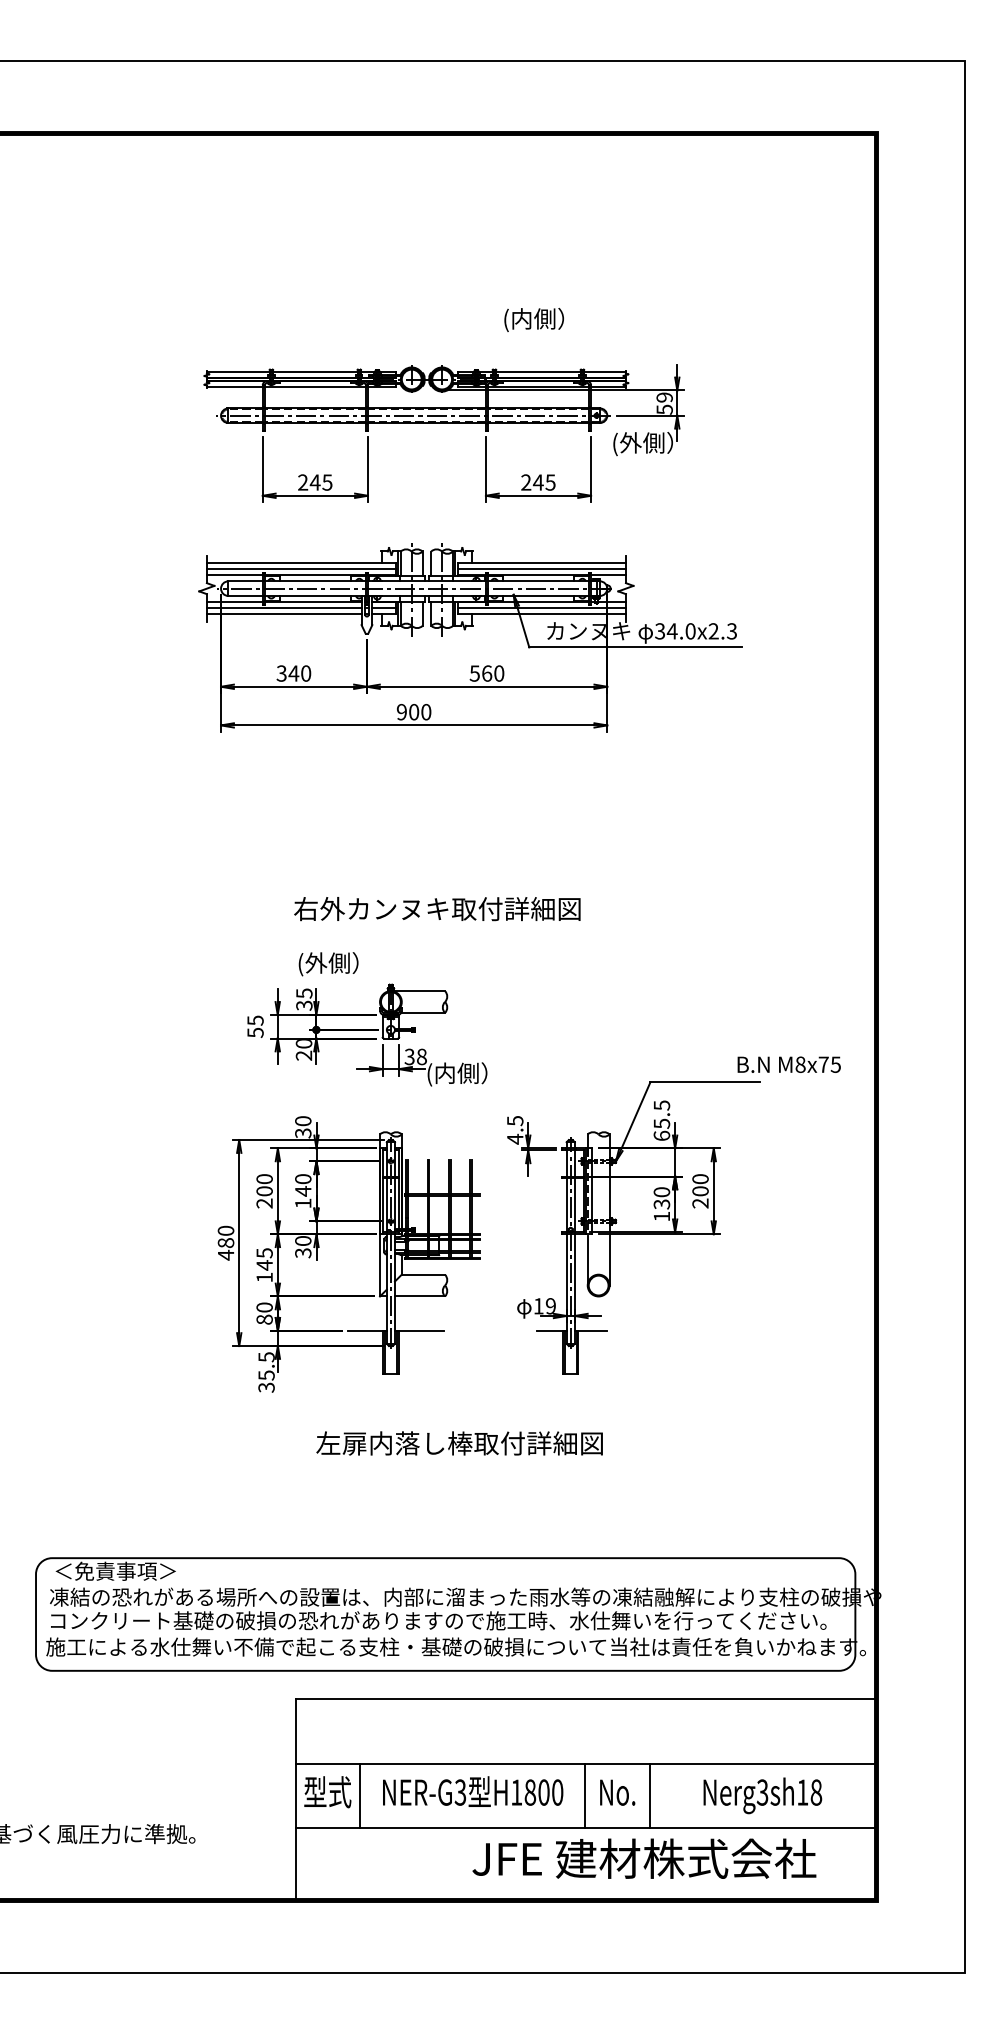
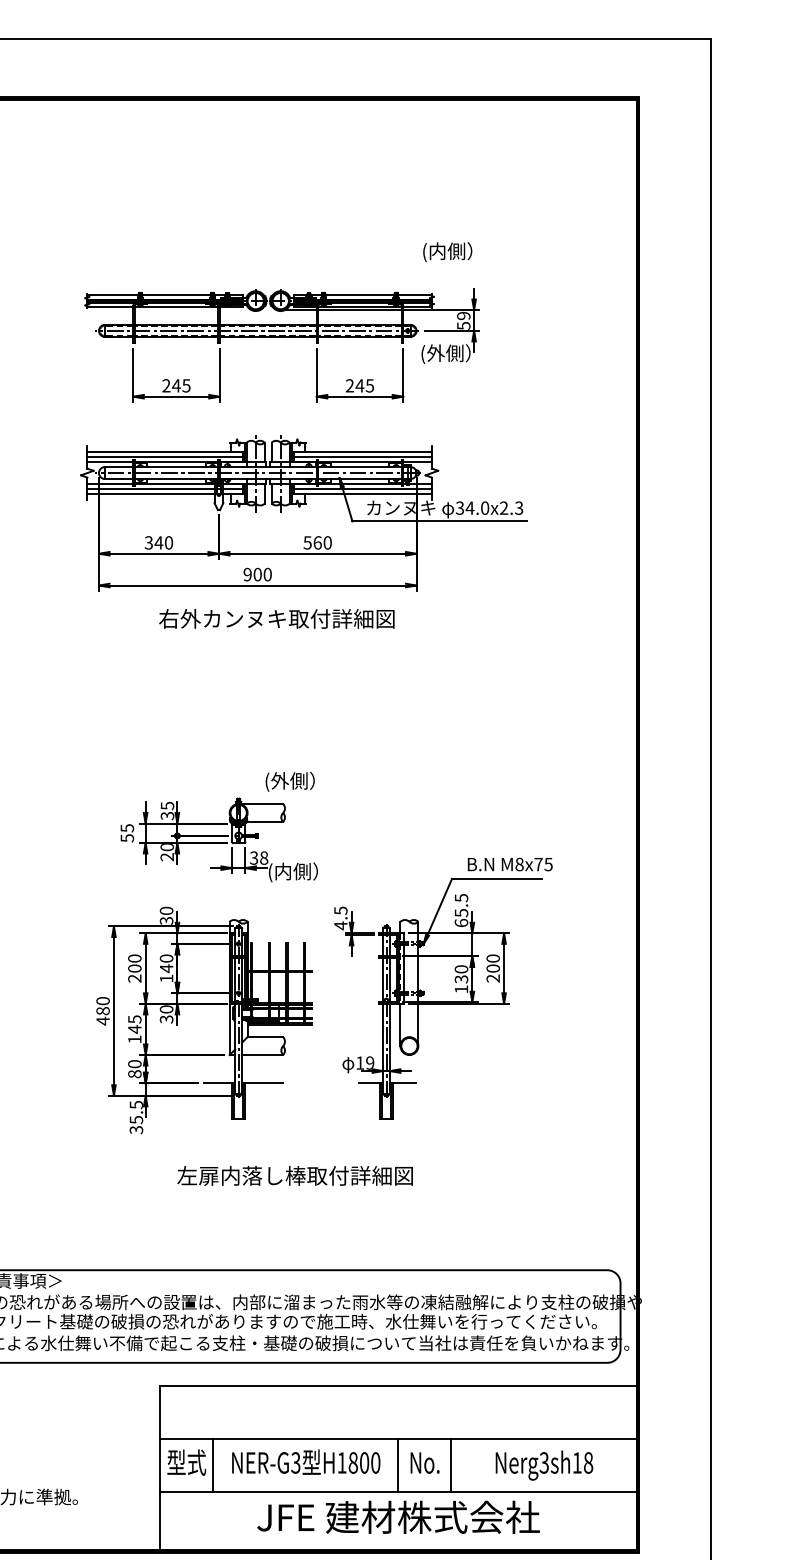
text: (533, 319) -> (447, 251), moved
text: (437, 909) -> (276, 619), moved
text: (328, 964) -> (290, 782), moved
text: (788, 1064) -> (509, 864), moved
text: (644, 1858) -> (398, 1517), moved

